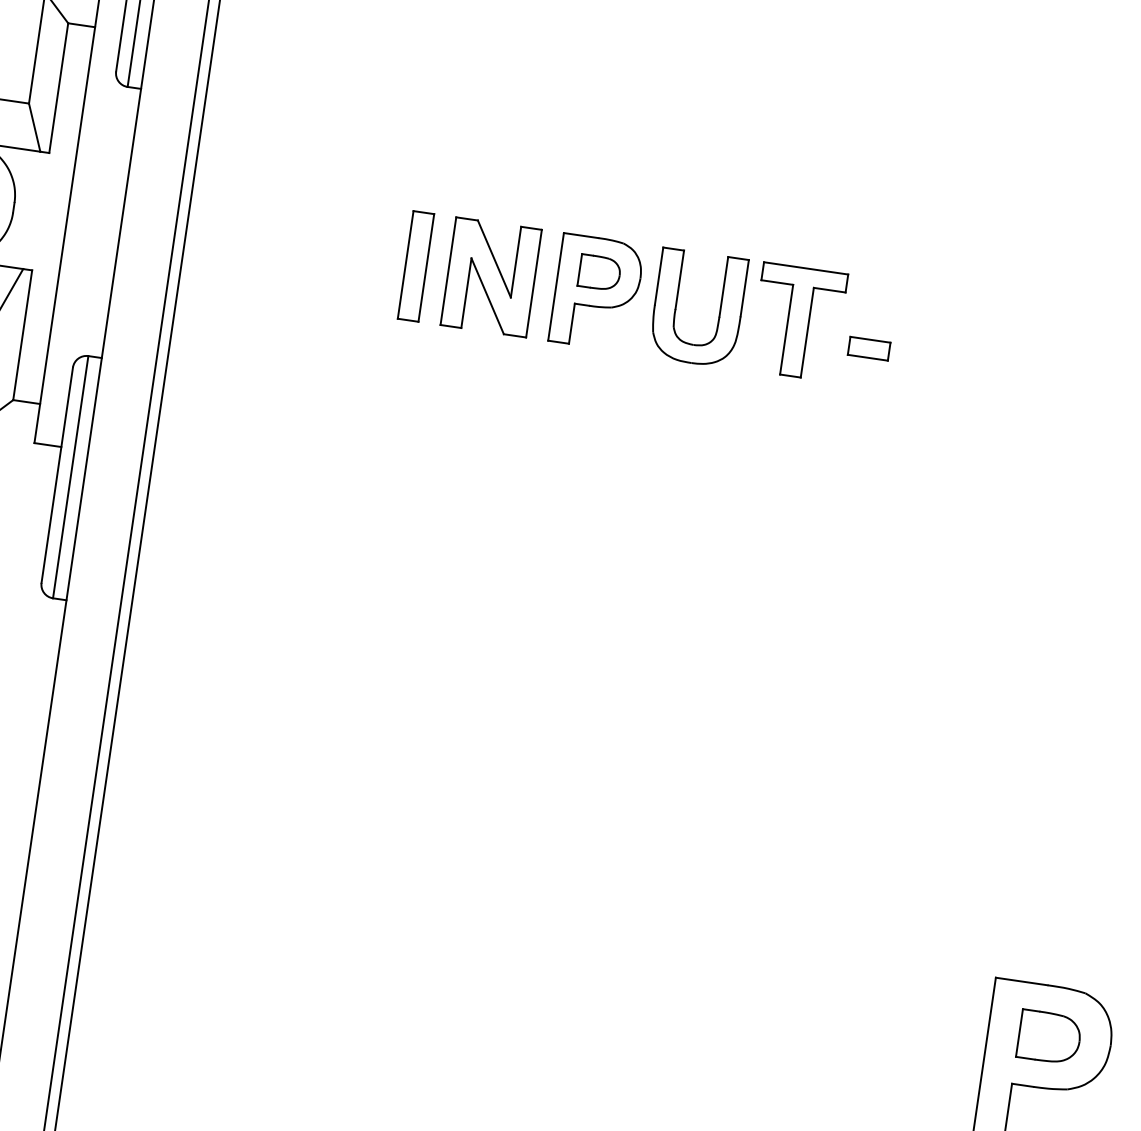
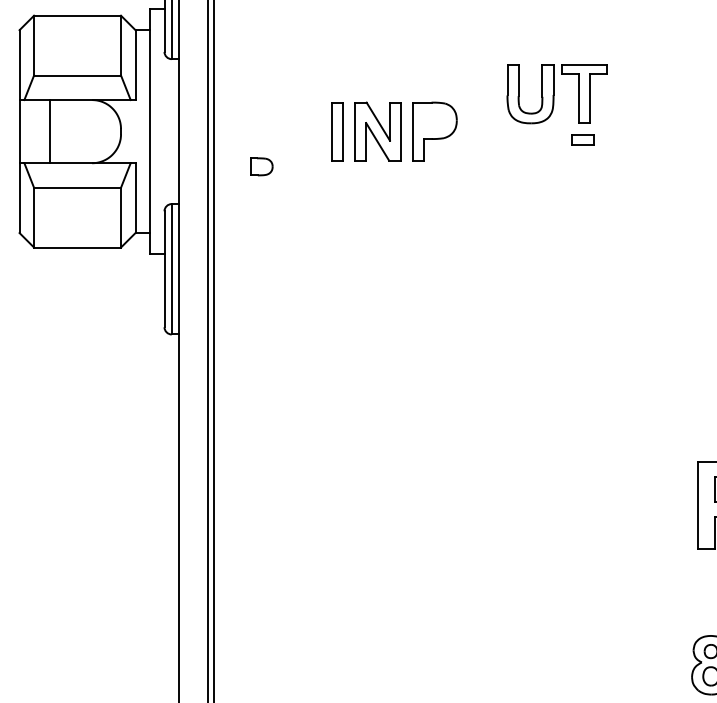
part: (599, 272) -> (261, 166), moved
part: (746, 316) -> (556, 94), moved

